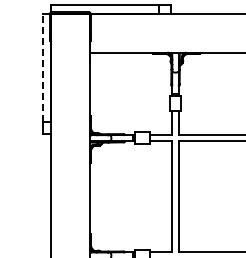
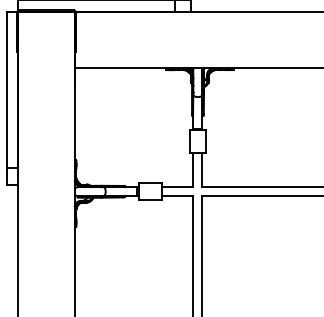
line: (42, 67) -> (6, 89), dashed -> solid

